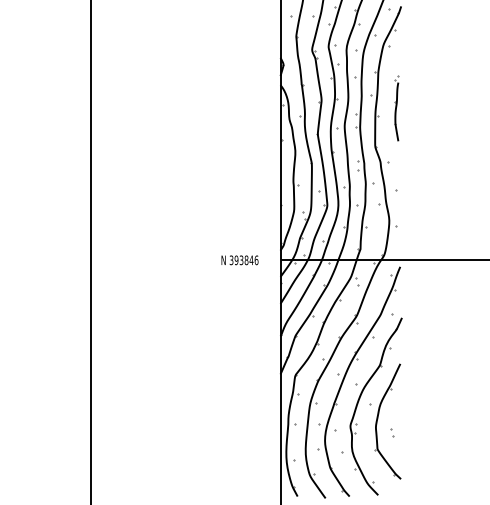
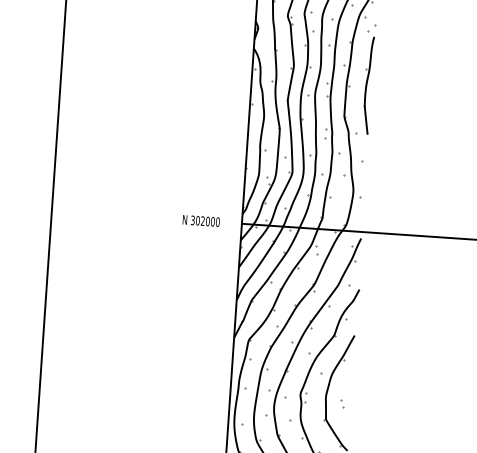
part: (396, 108) -> (368, 79), size x1.67
text: (246, 260) -> (207, 221), 393846 -> 302000

